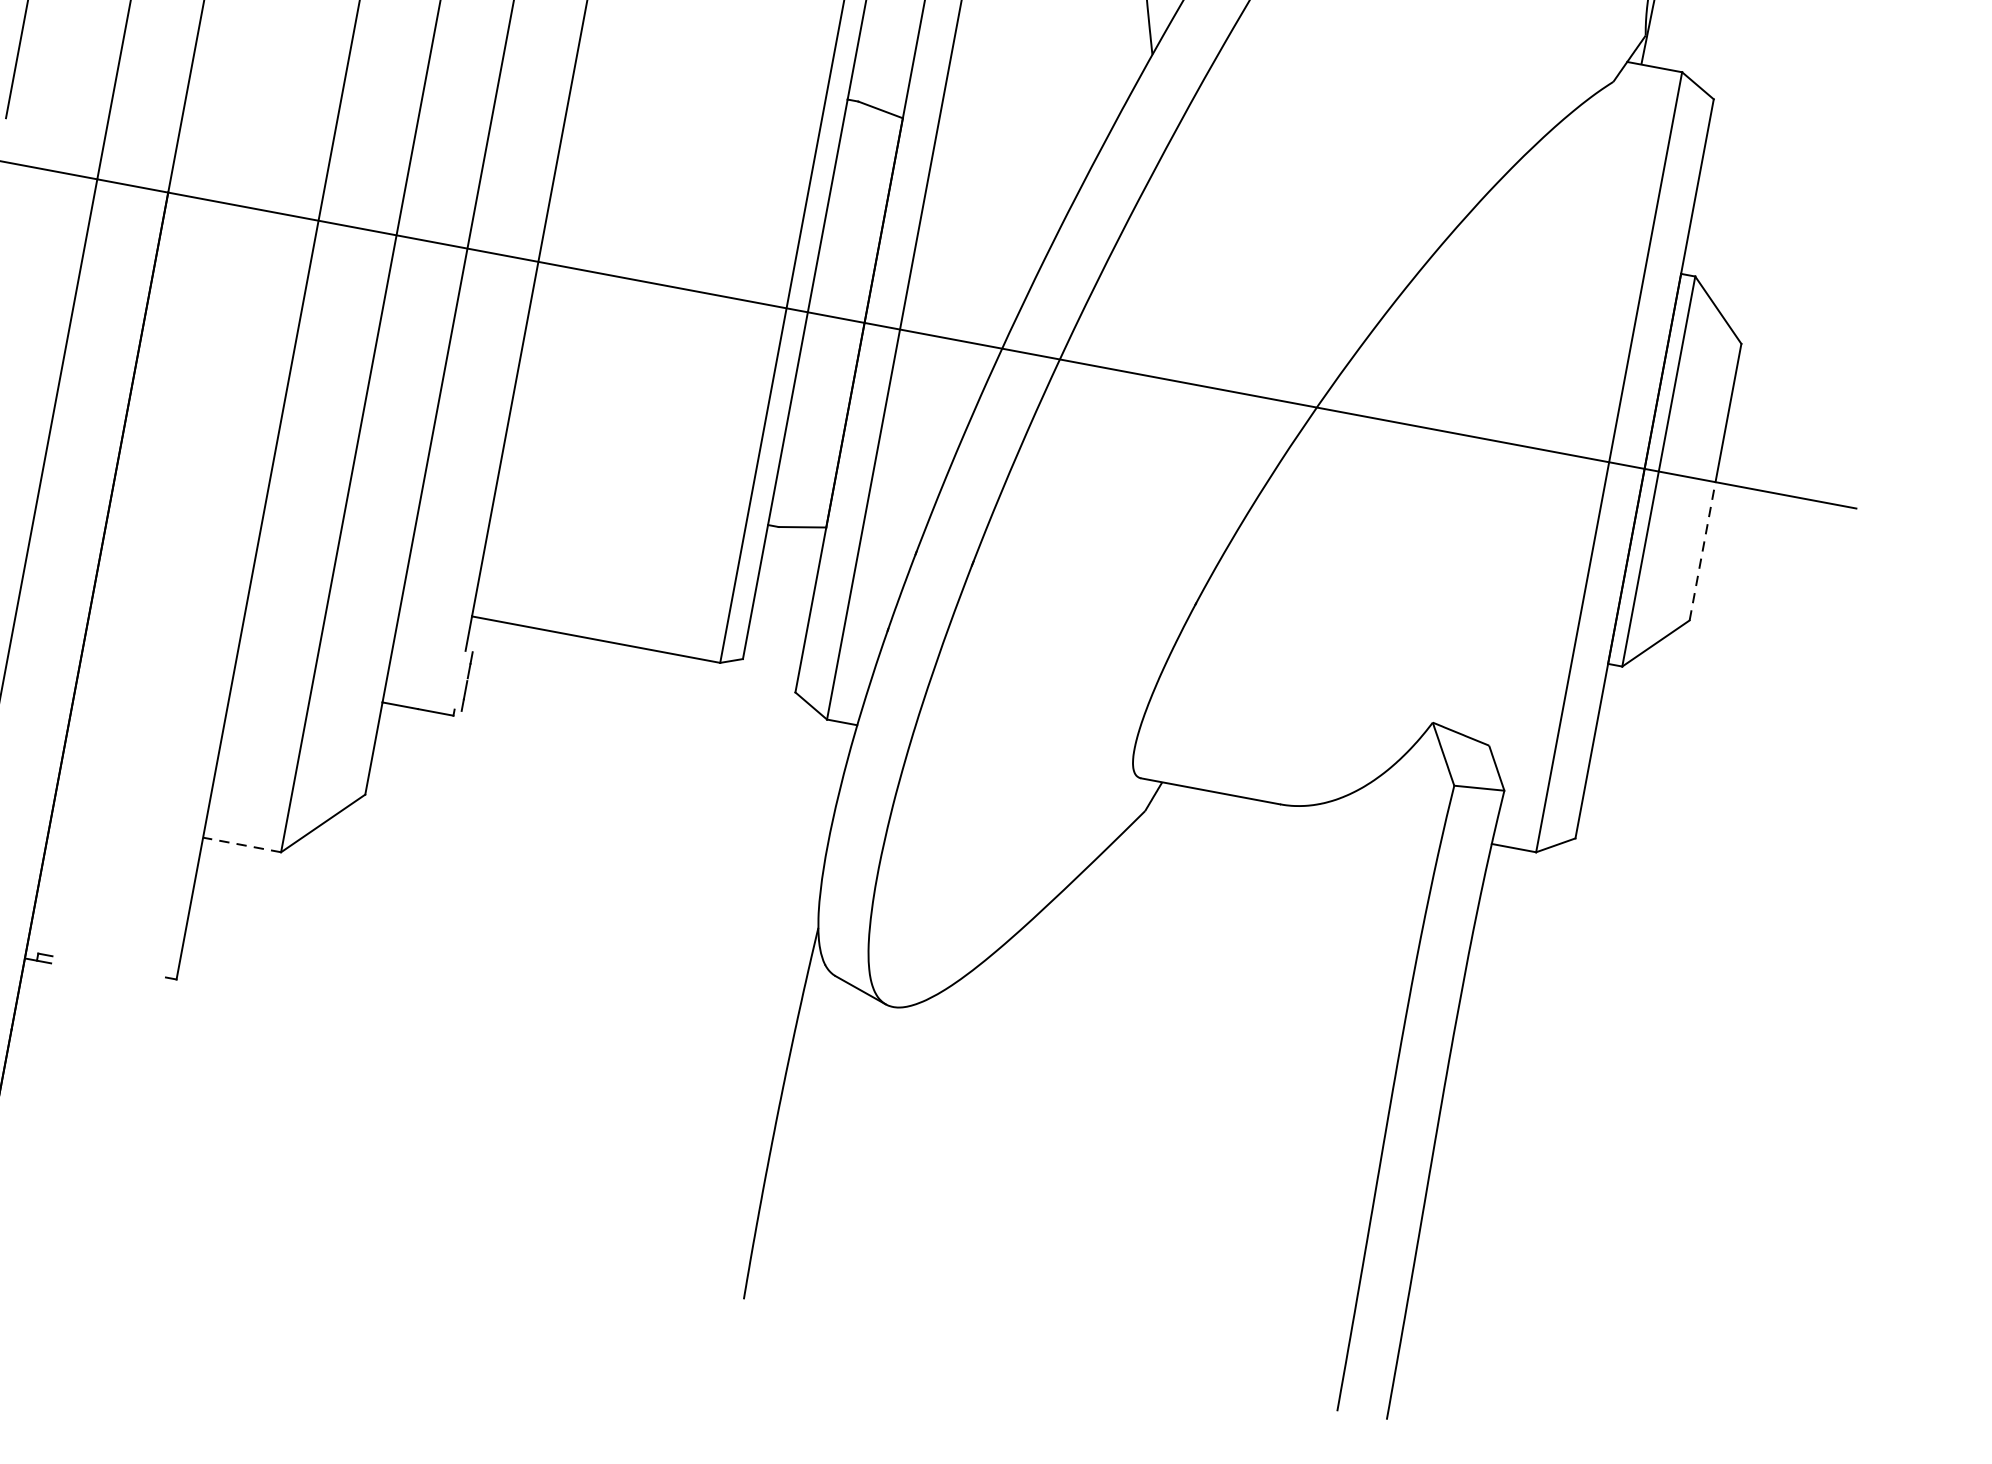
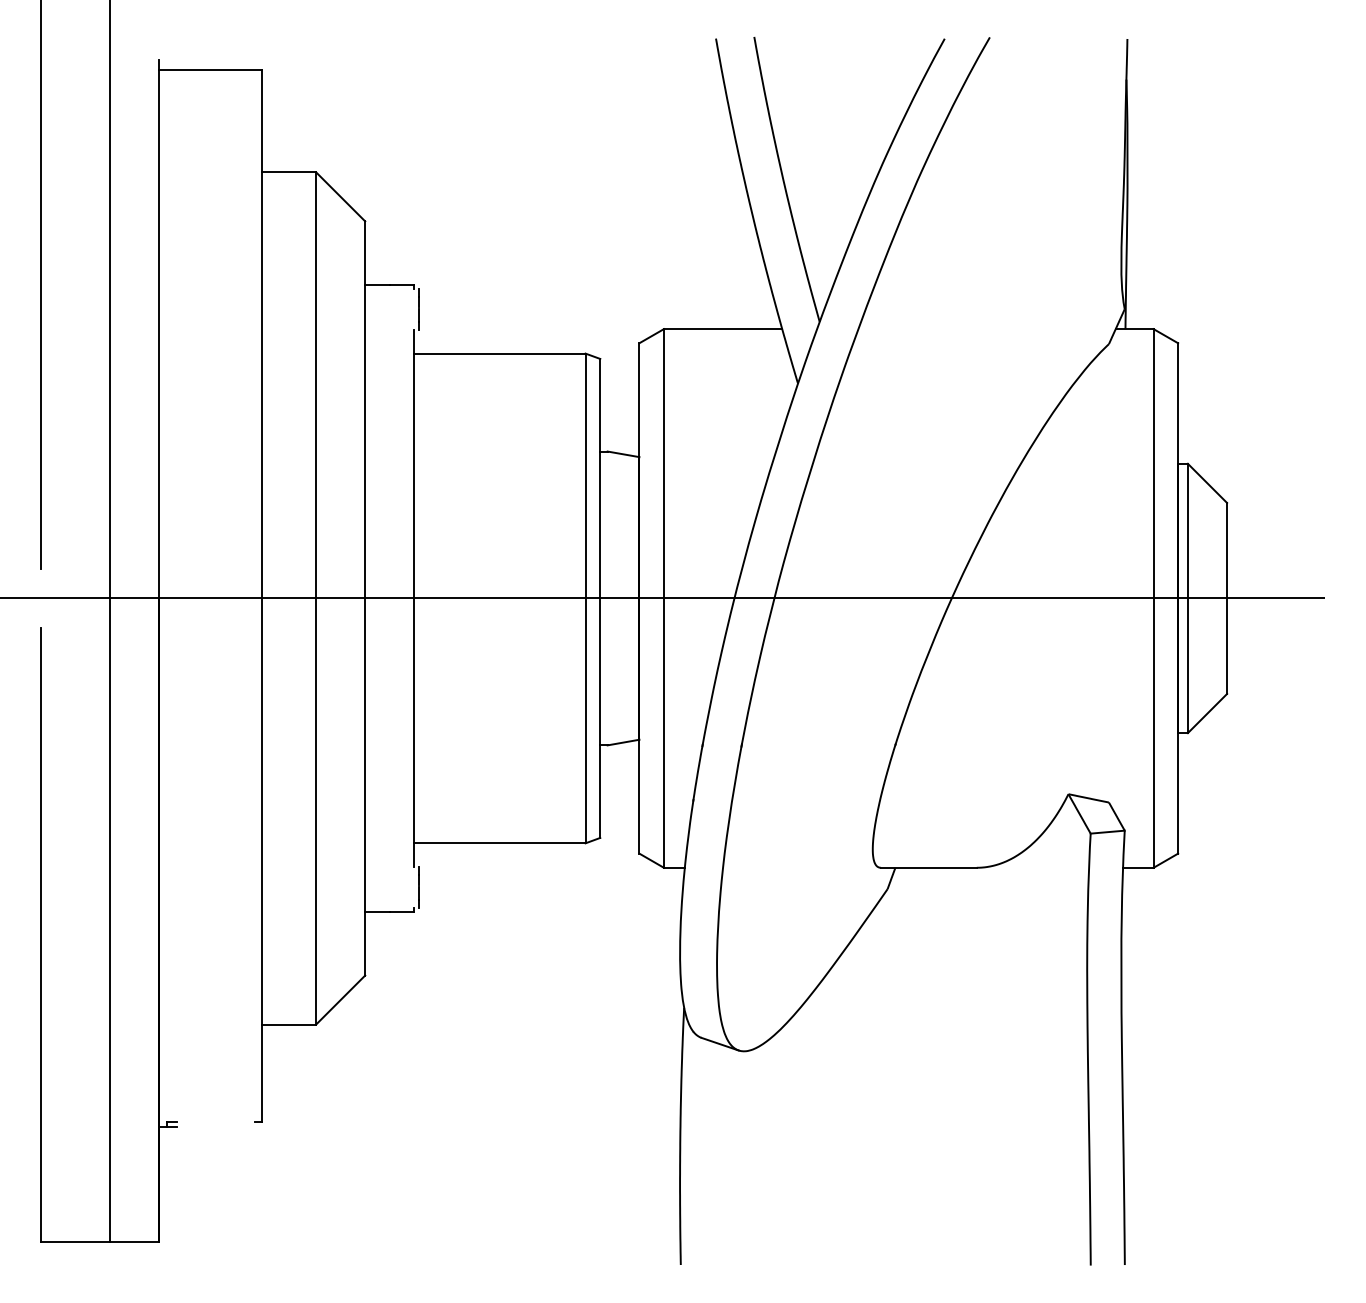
line: (1703, 551) -> (1227, 646), dashed -> solid
line: (242, 845) -> (289, 1024), dashed -> solid

